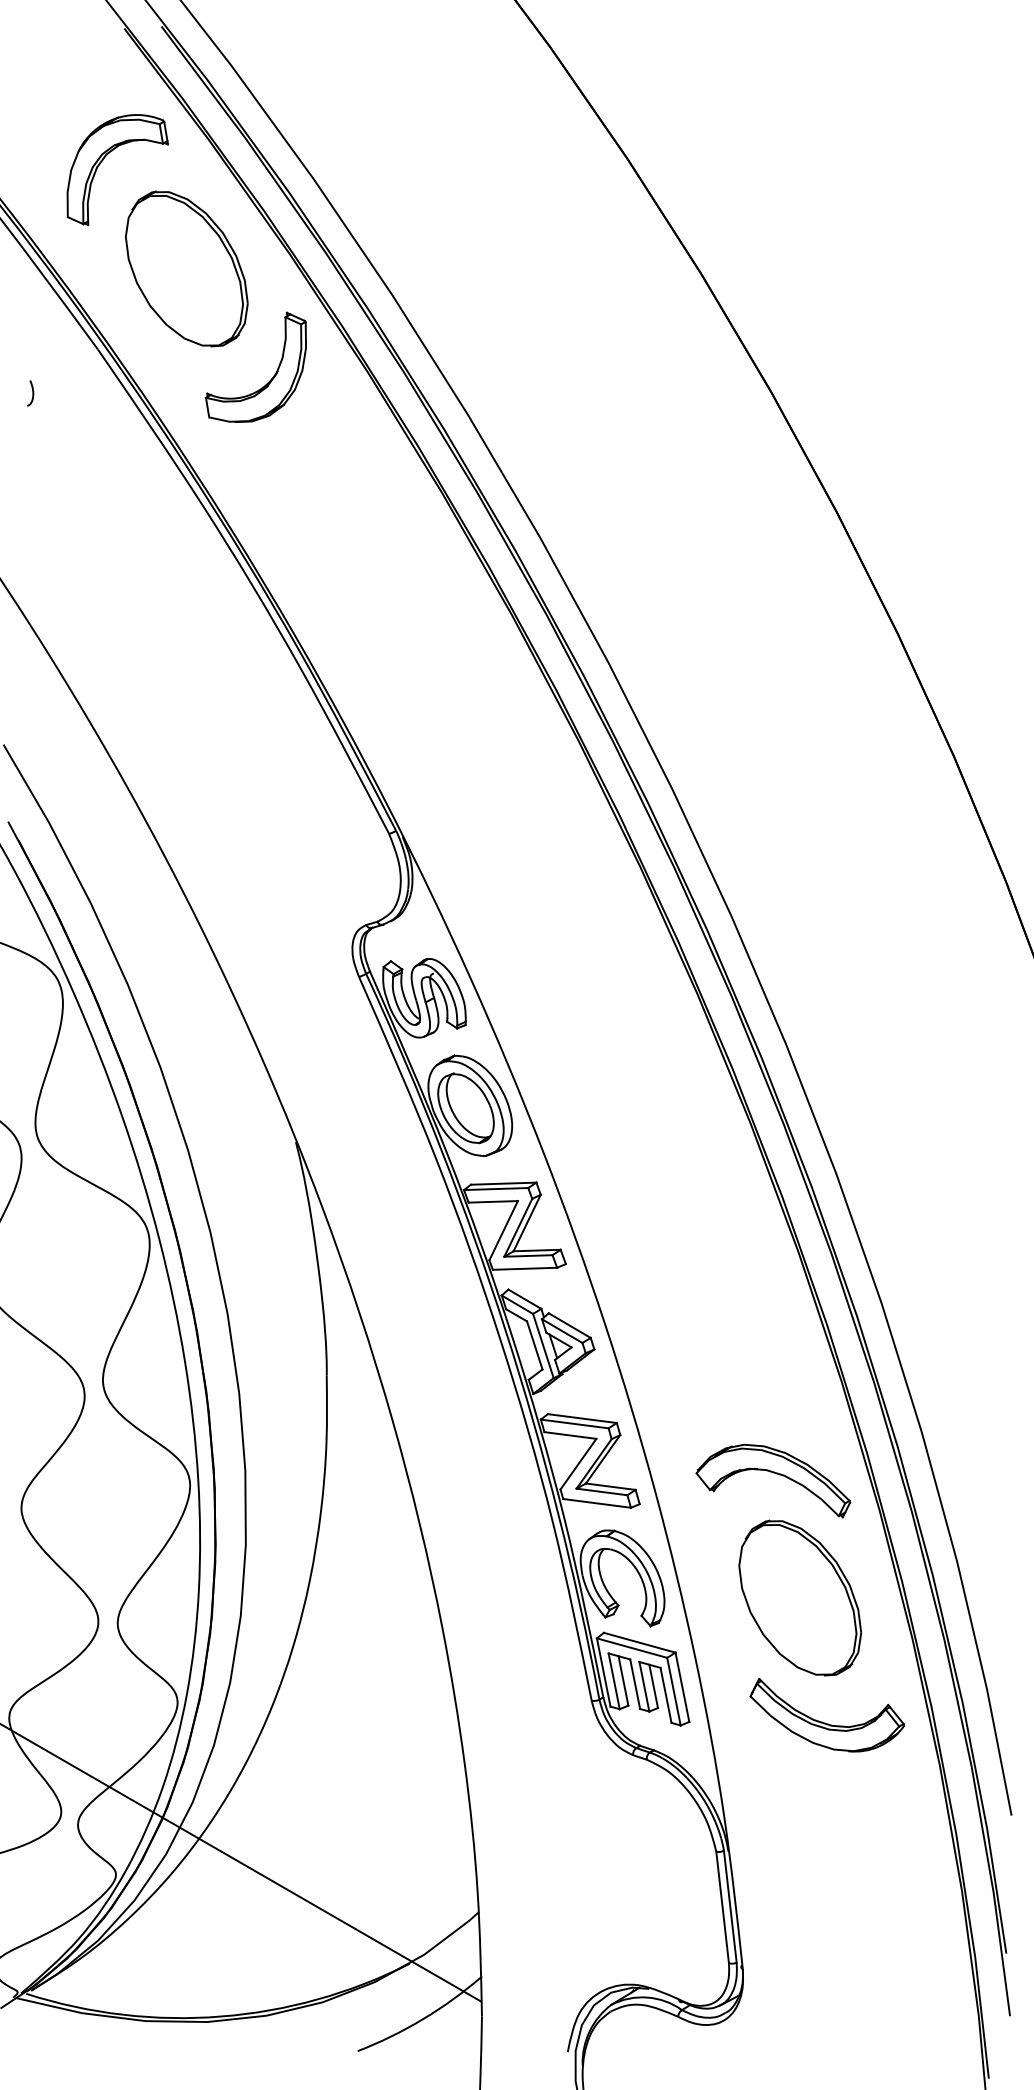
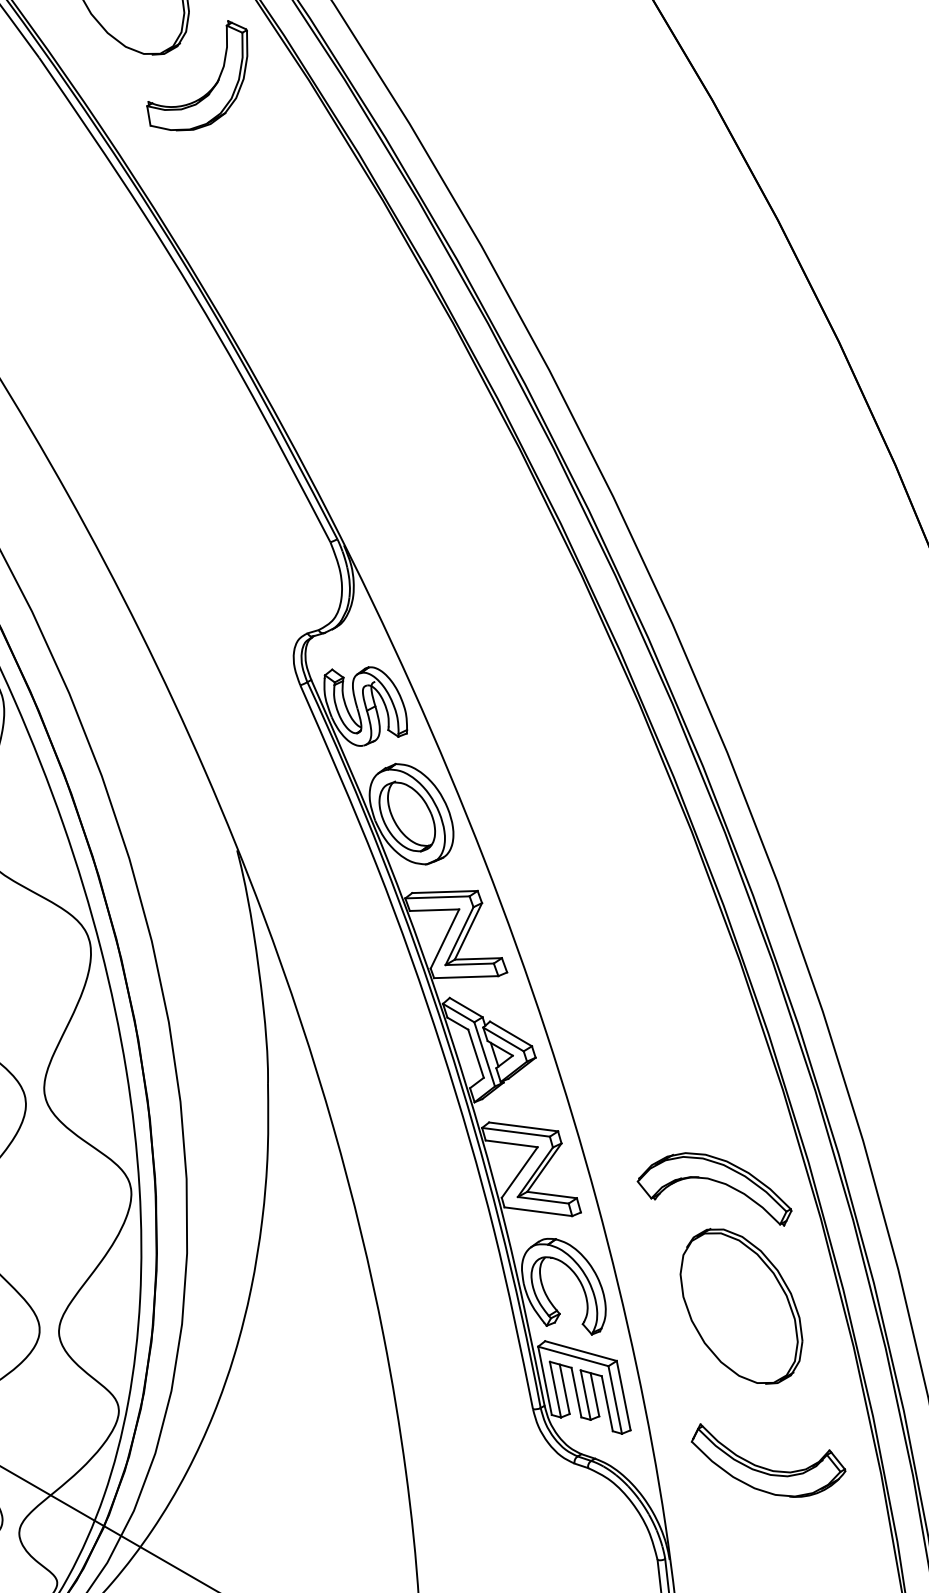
part: (825, 1722) -> (766, 1467), moved

